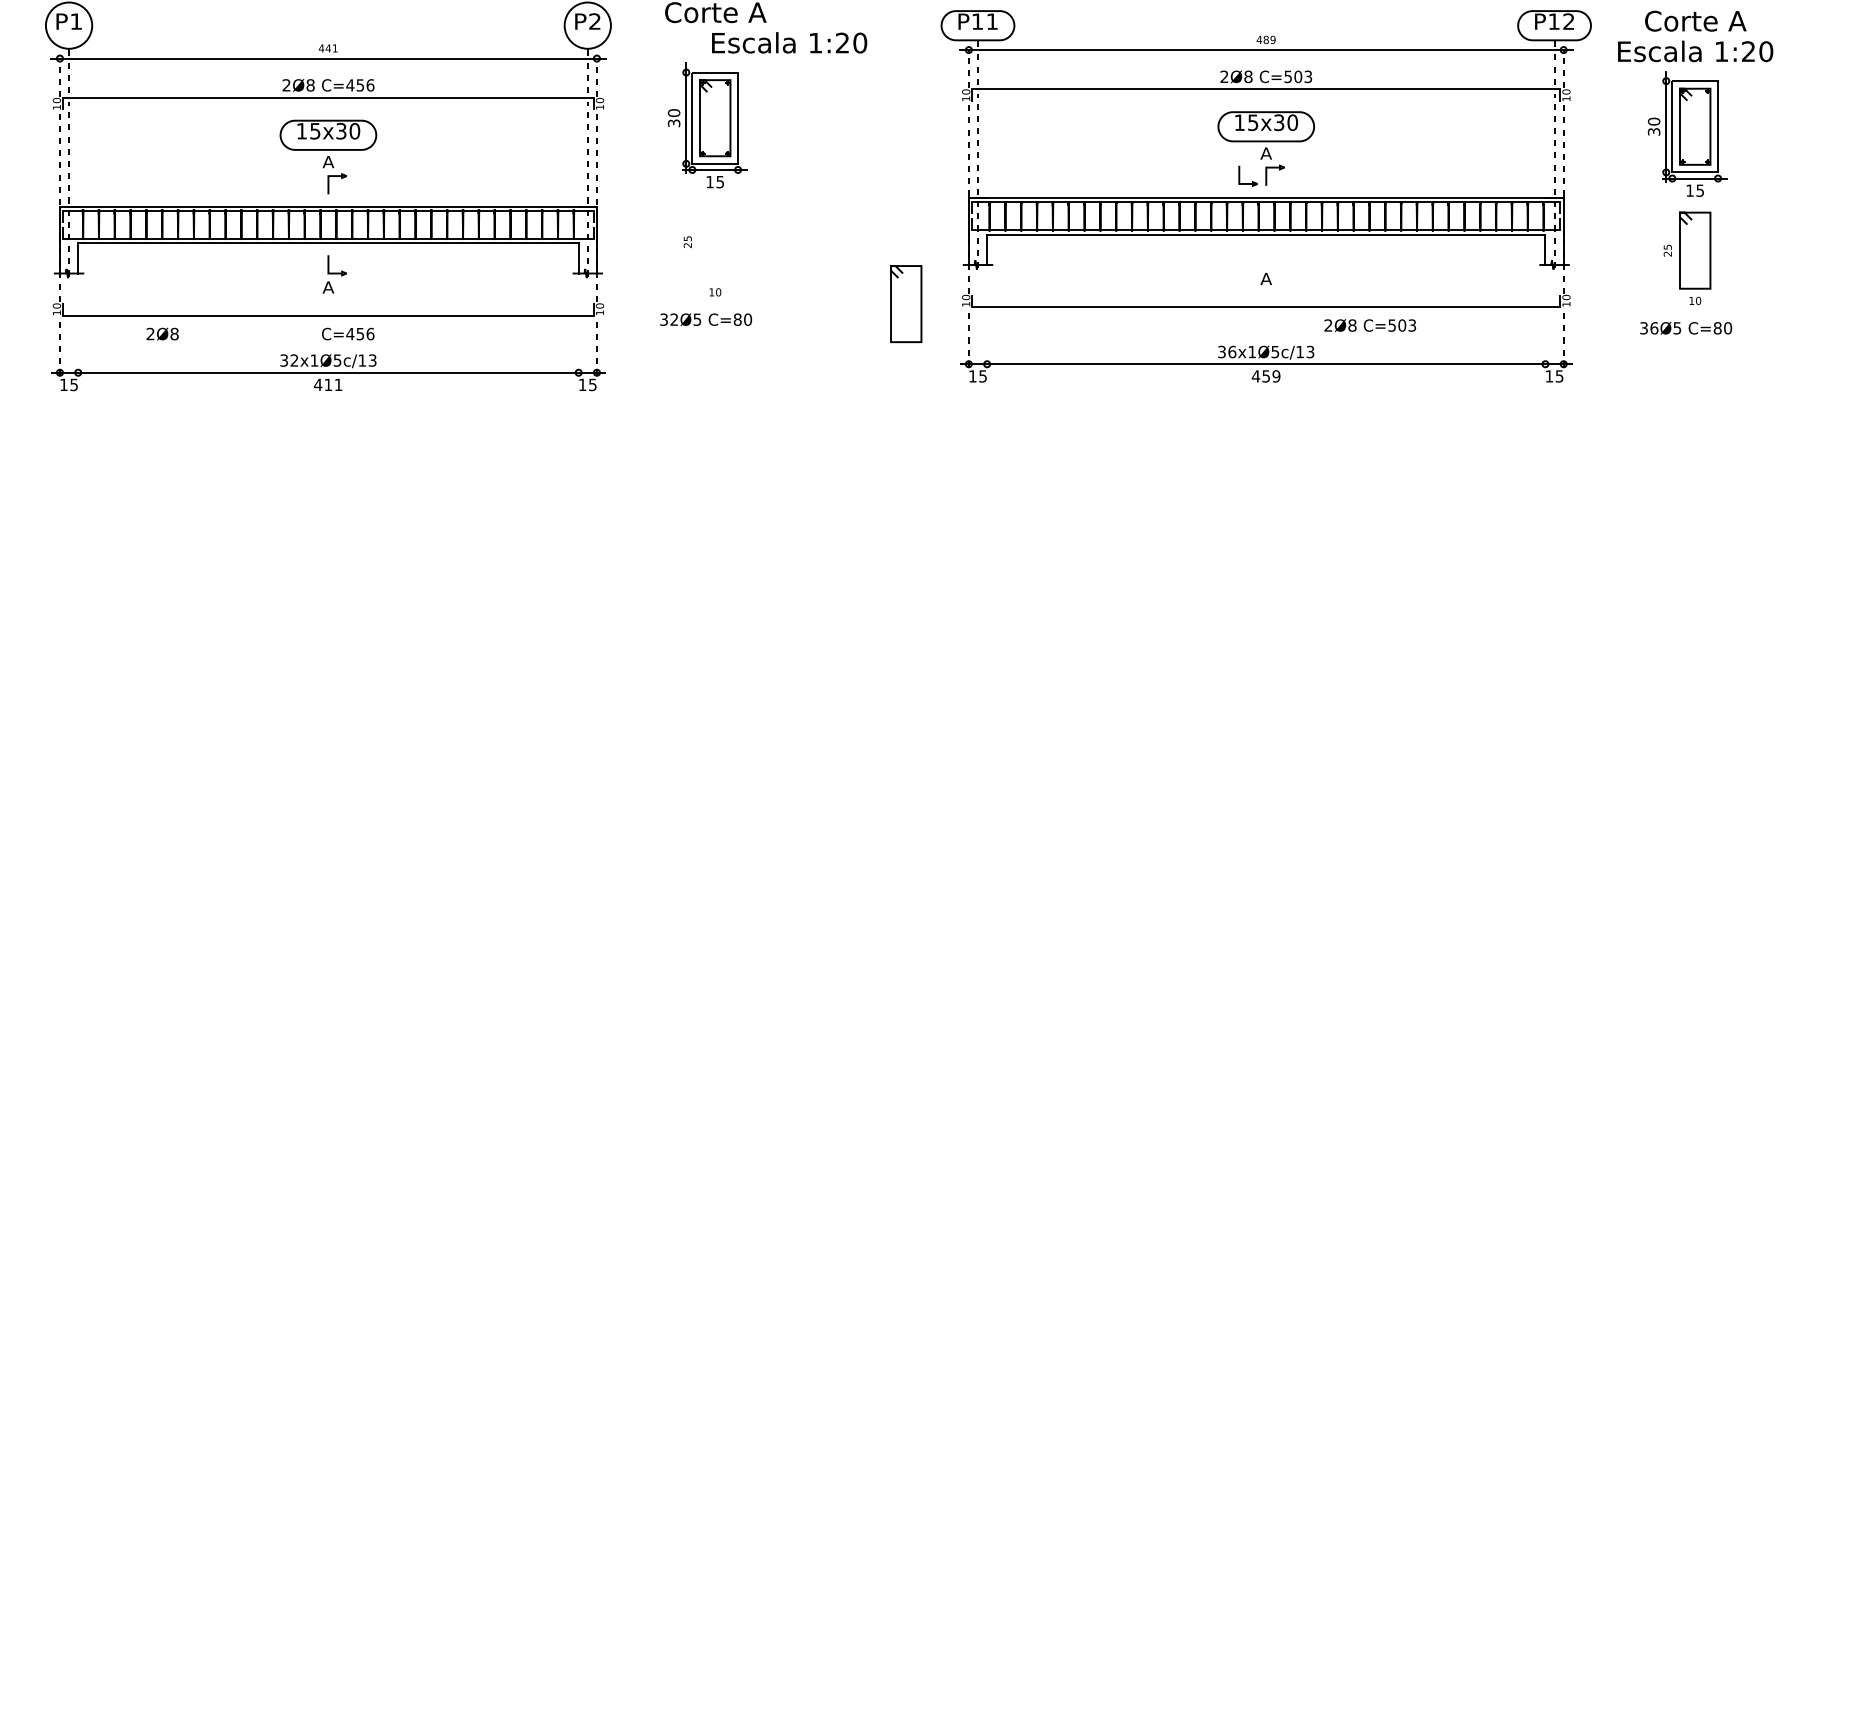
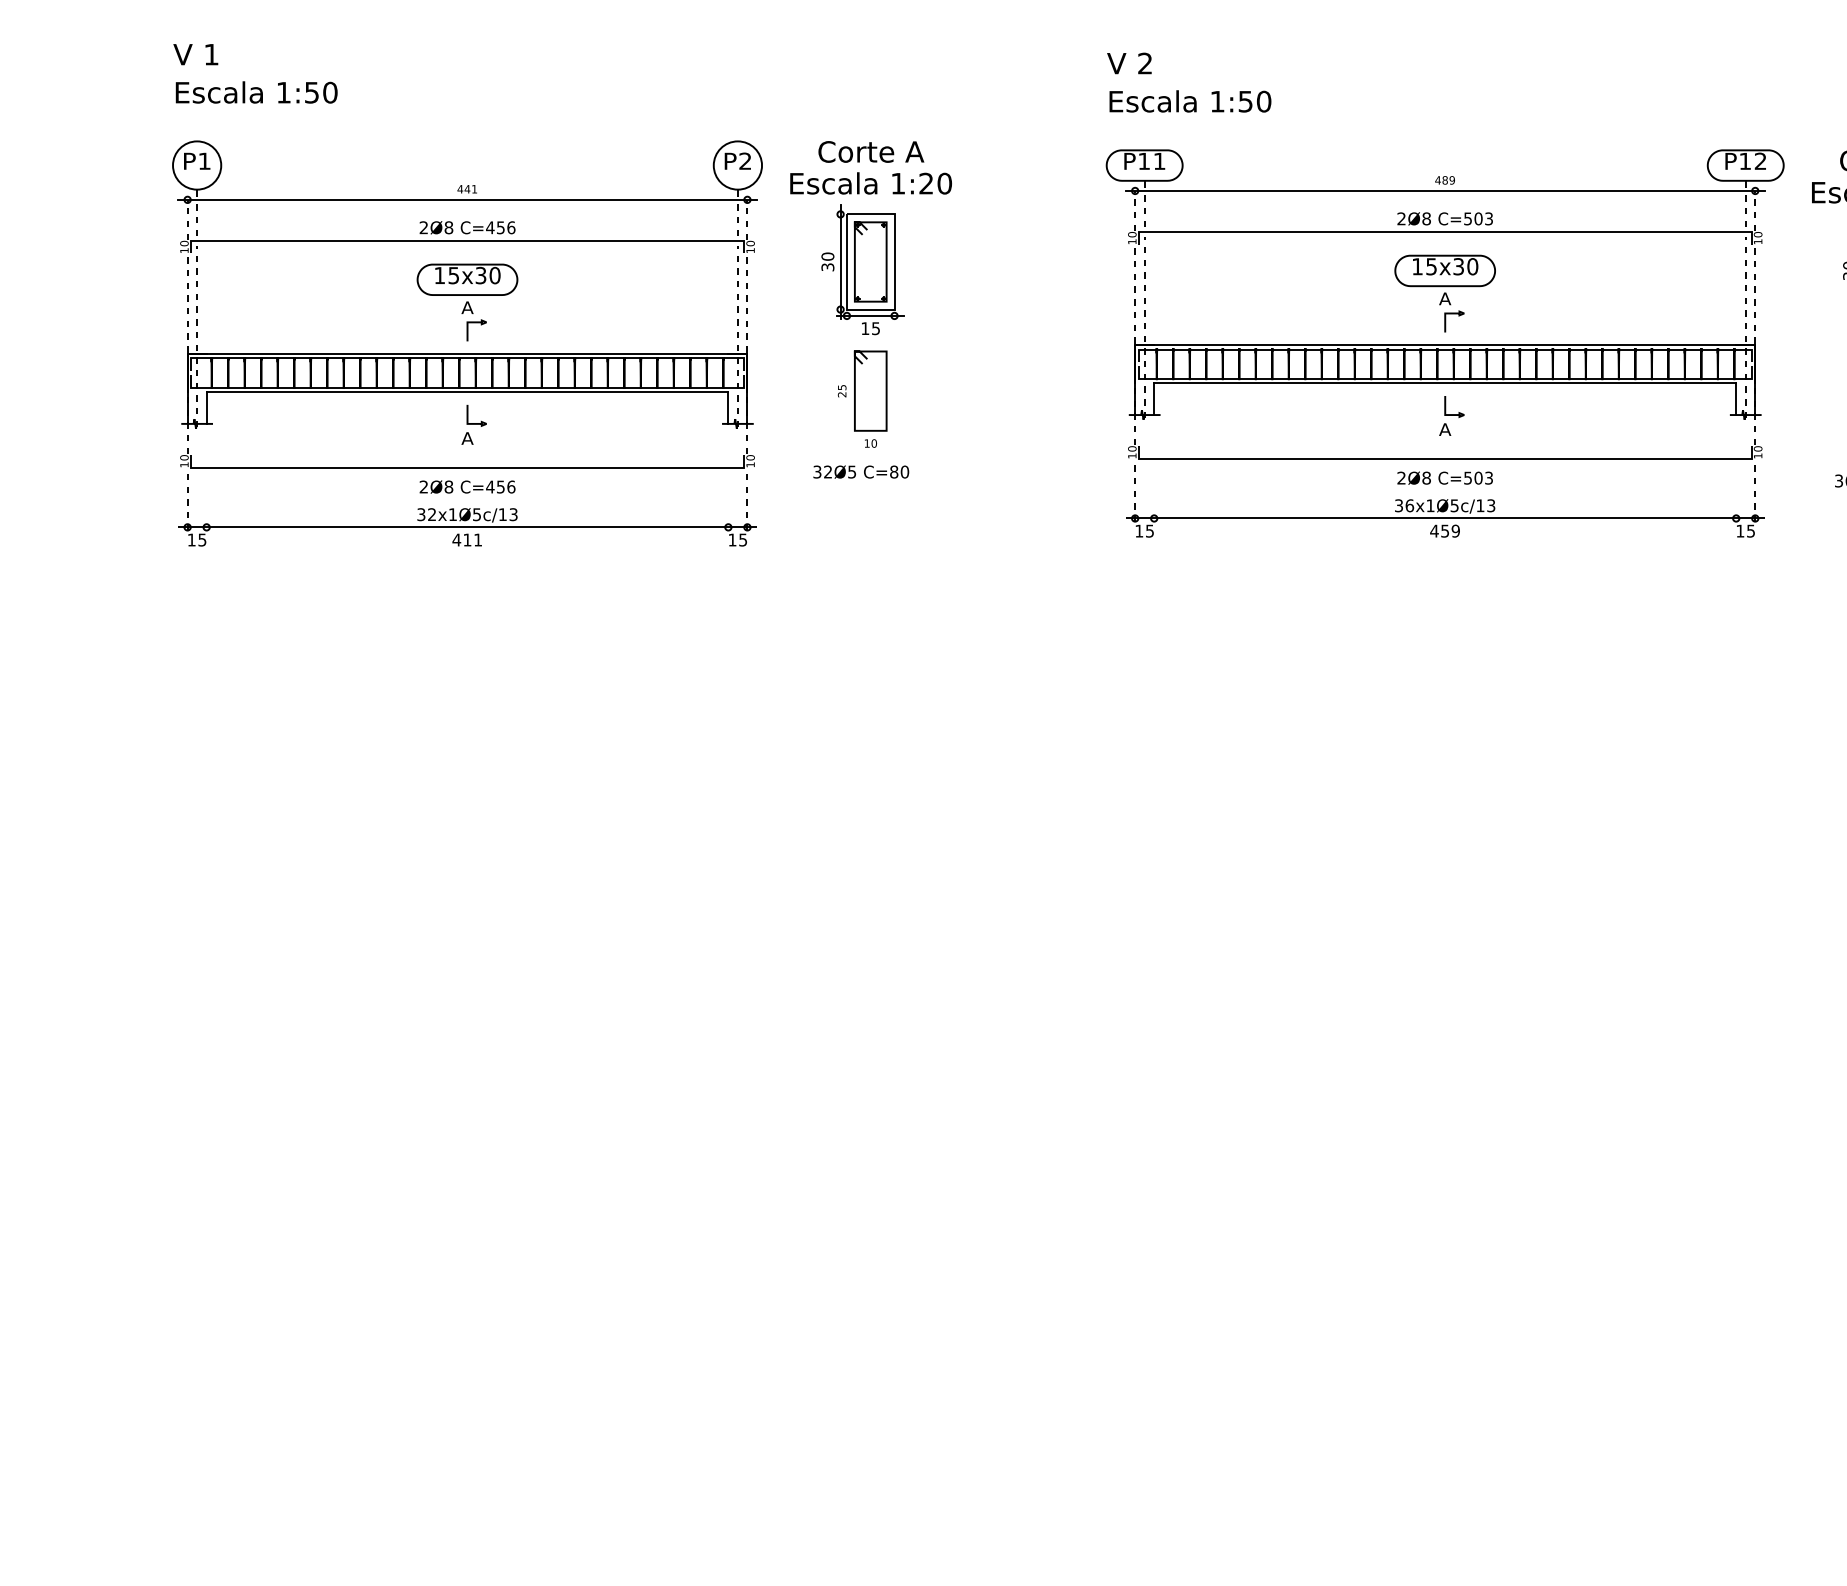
text: (789, 42) -> (871, 183), moved
curve: (1240, 175) -> (1446, 406), moved
curve: (920, 303) -> (885, 390), moved
text: (1370, 325) -> (1445, 478), moved
text: (162, 333) -> (436, 486), moved

